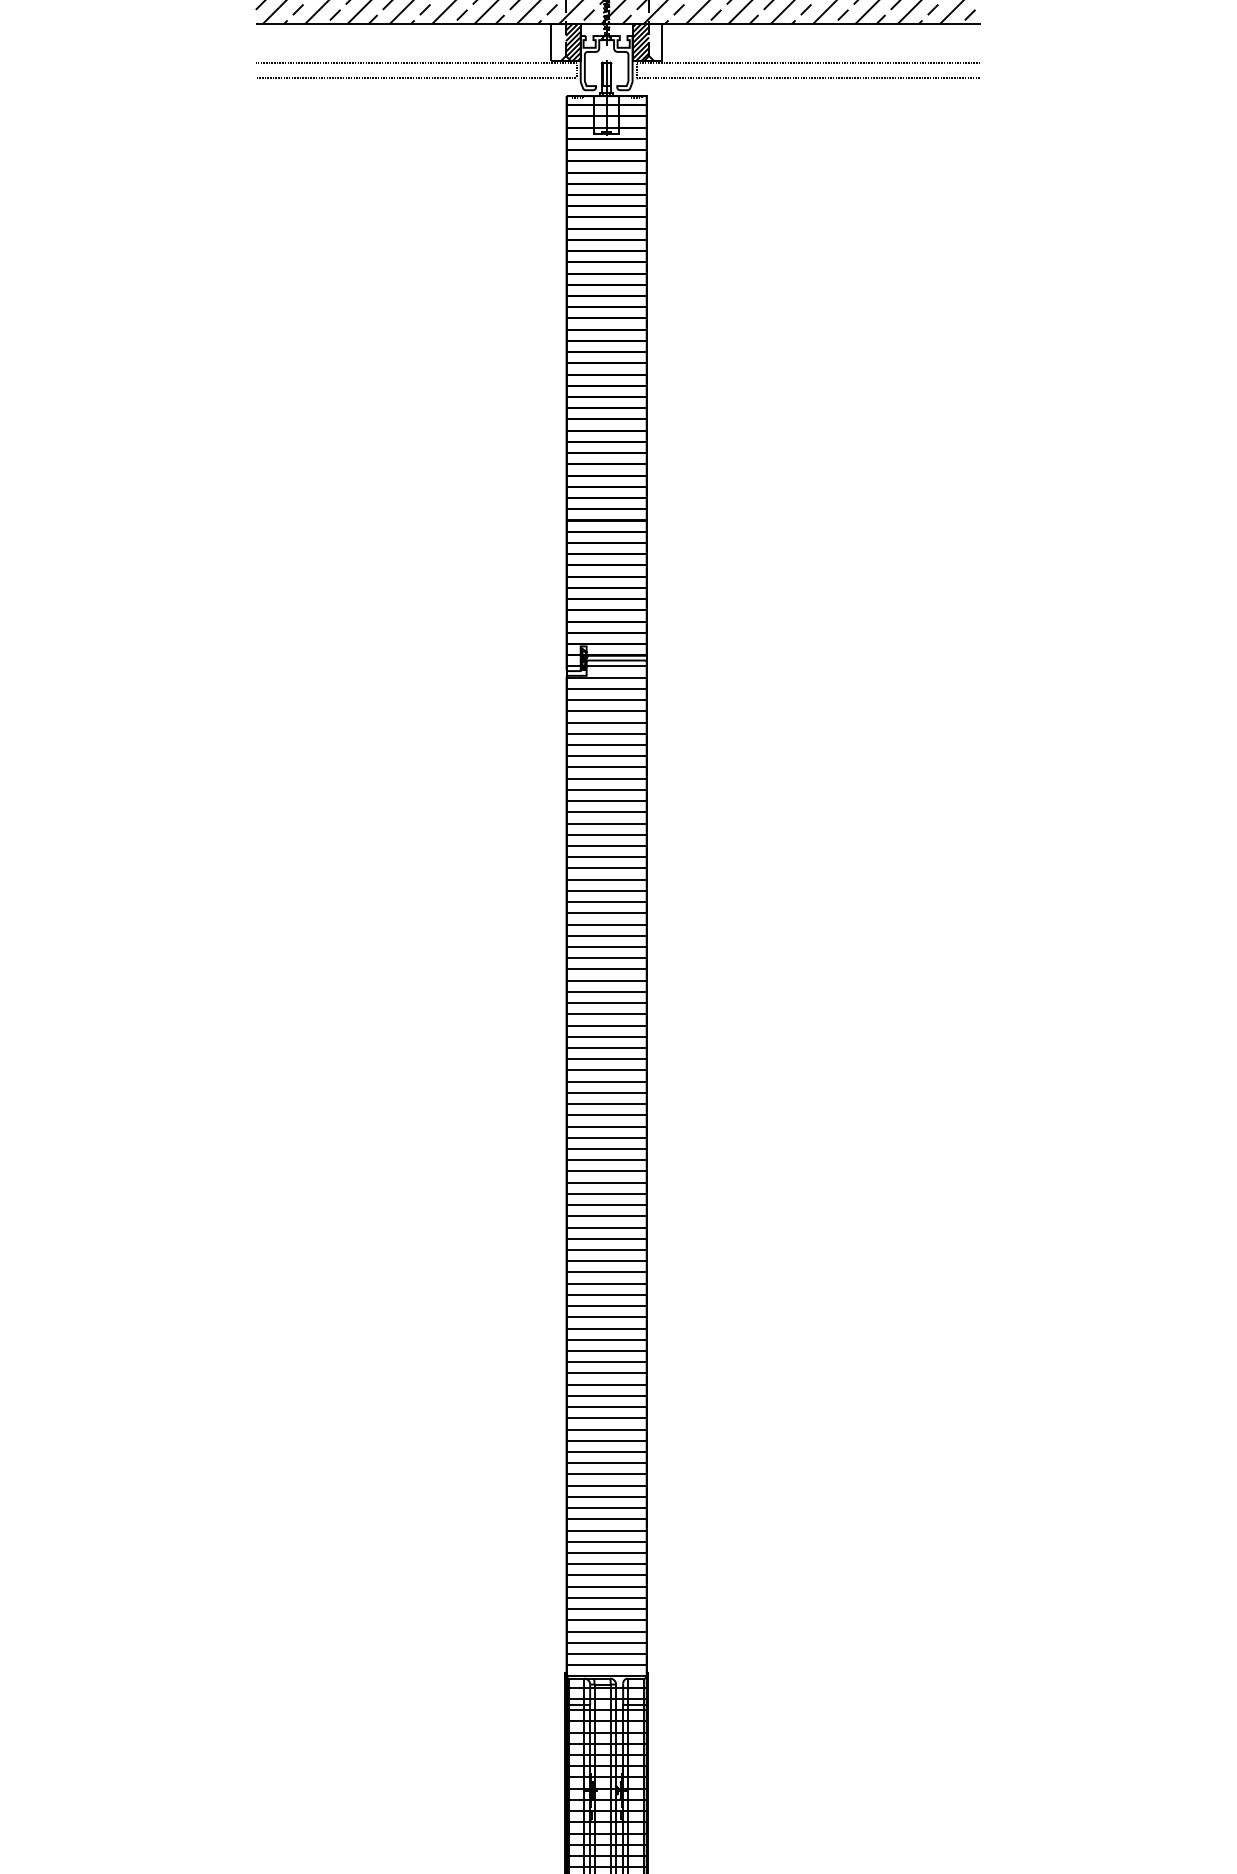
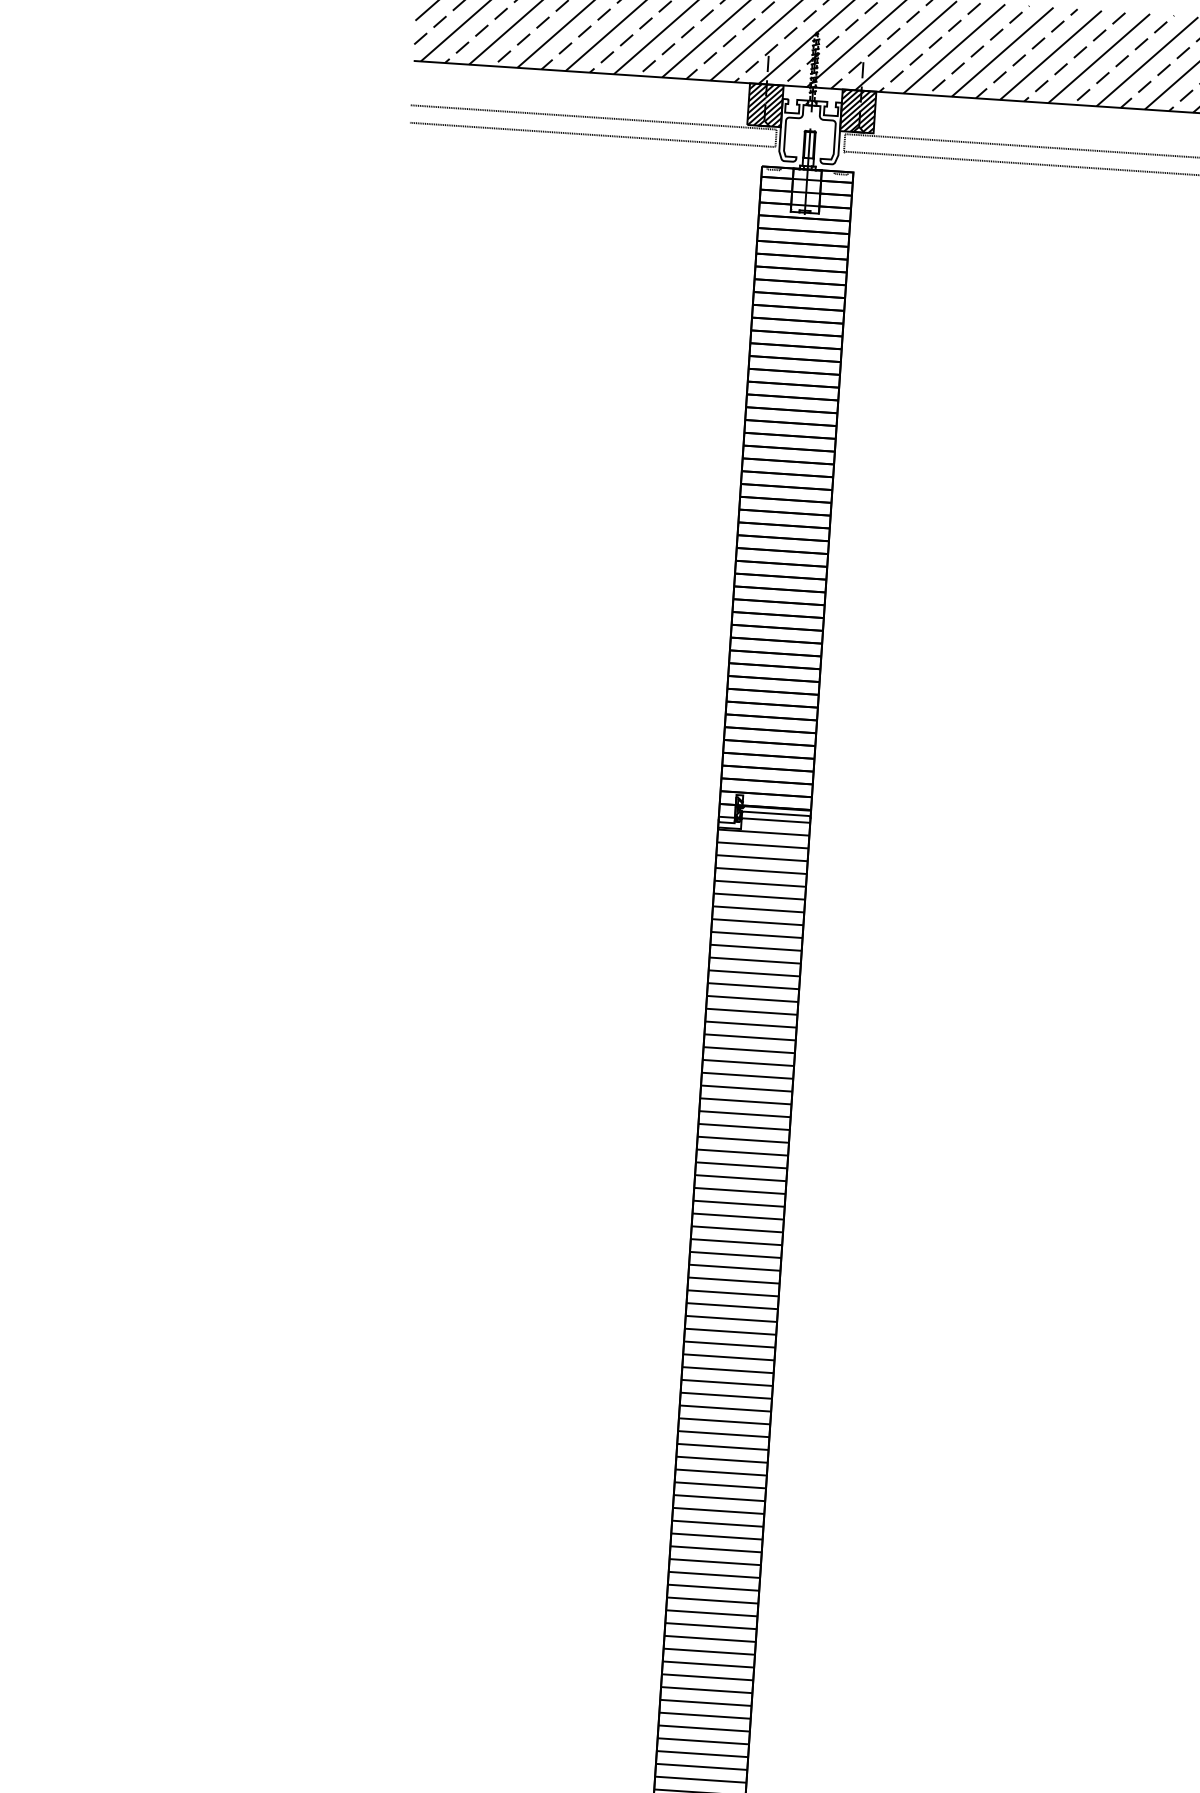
hatch: (558, 42) -> (756, 104), added
hatch: (655, 42) -> (867, 112), added

